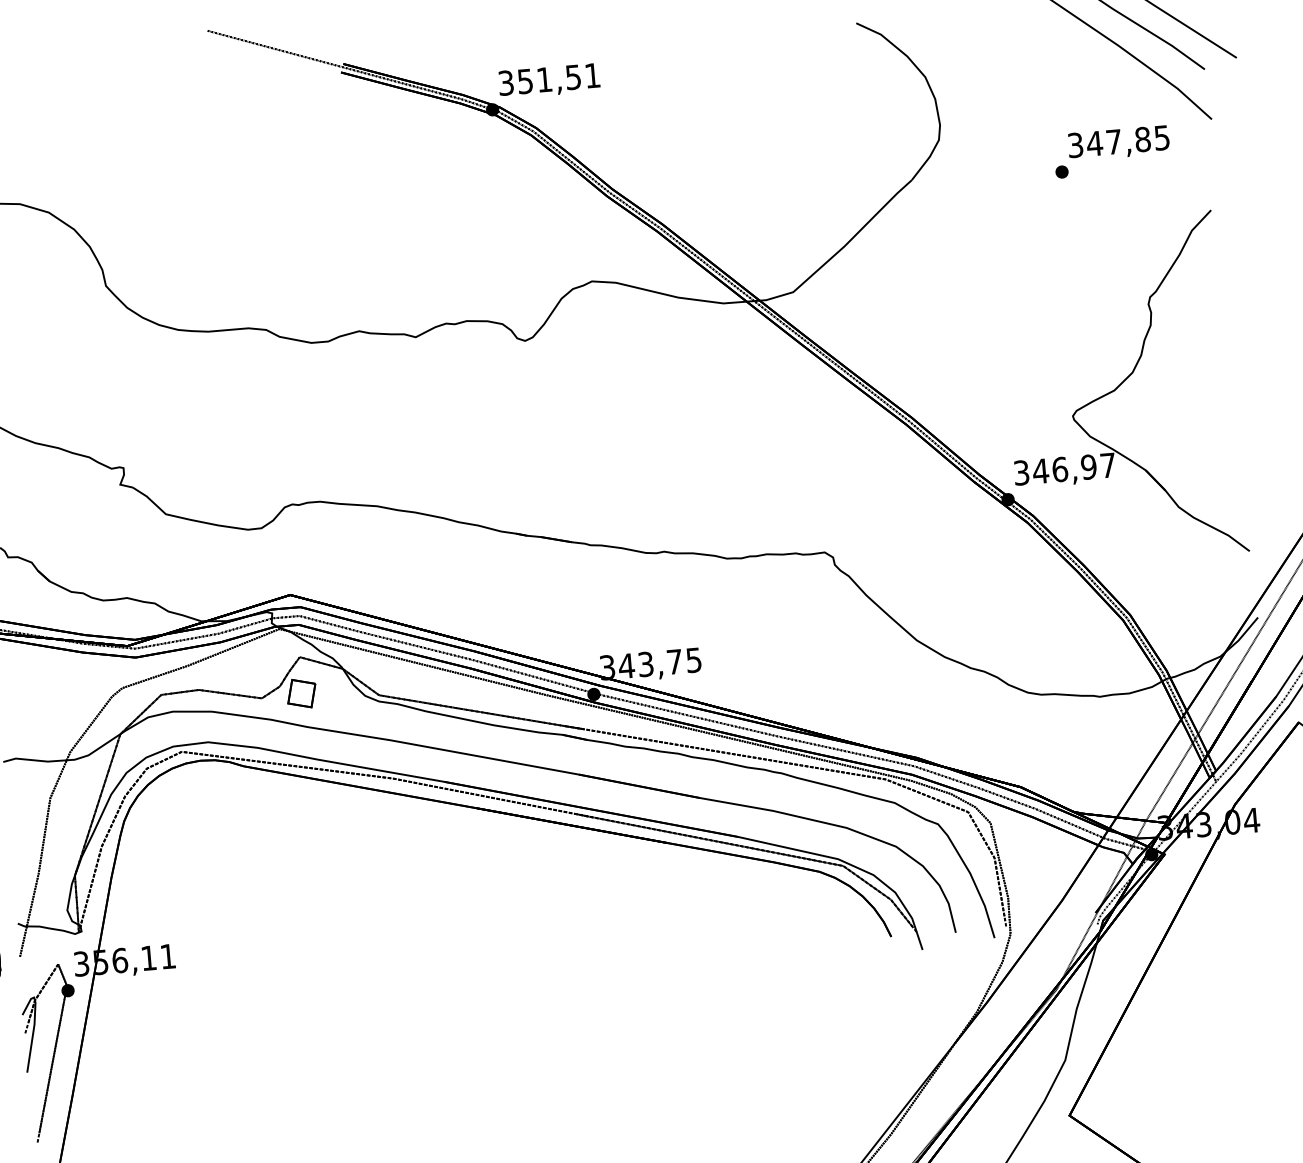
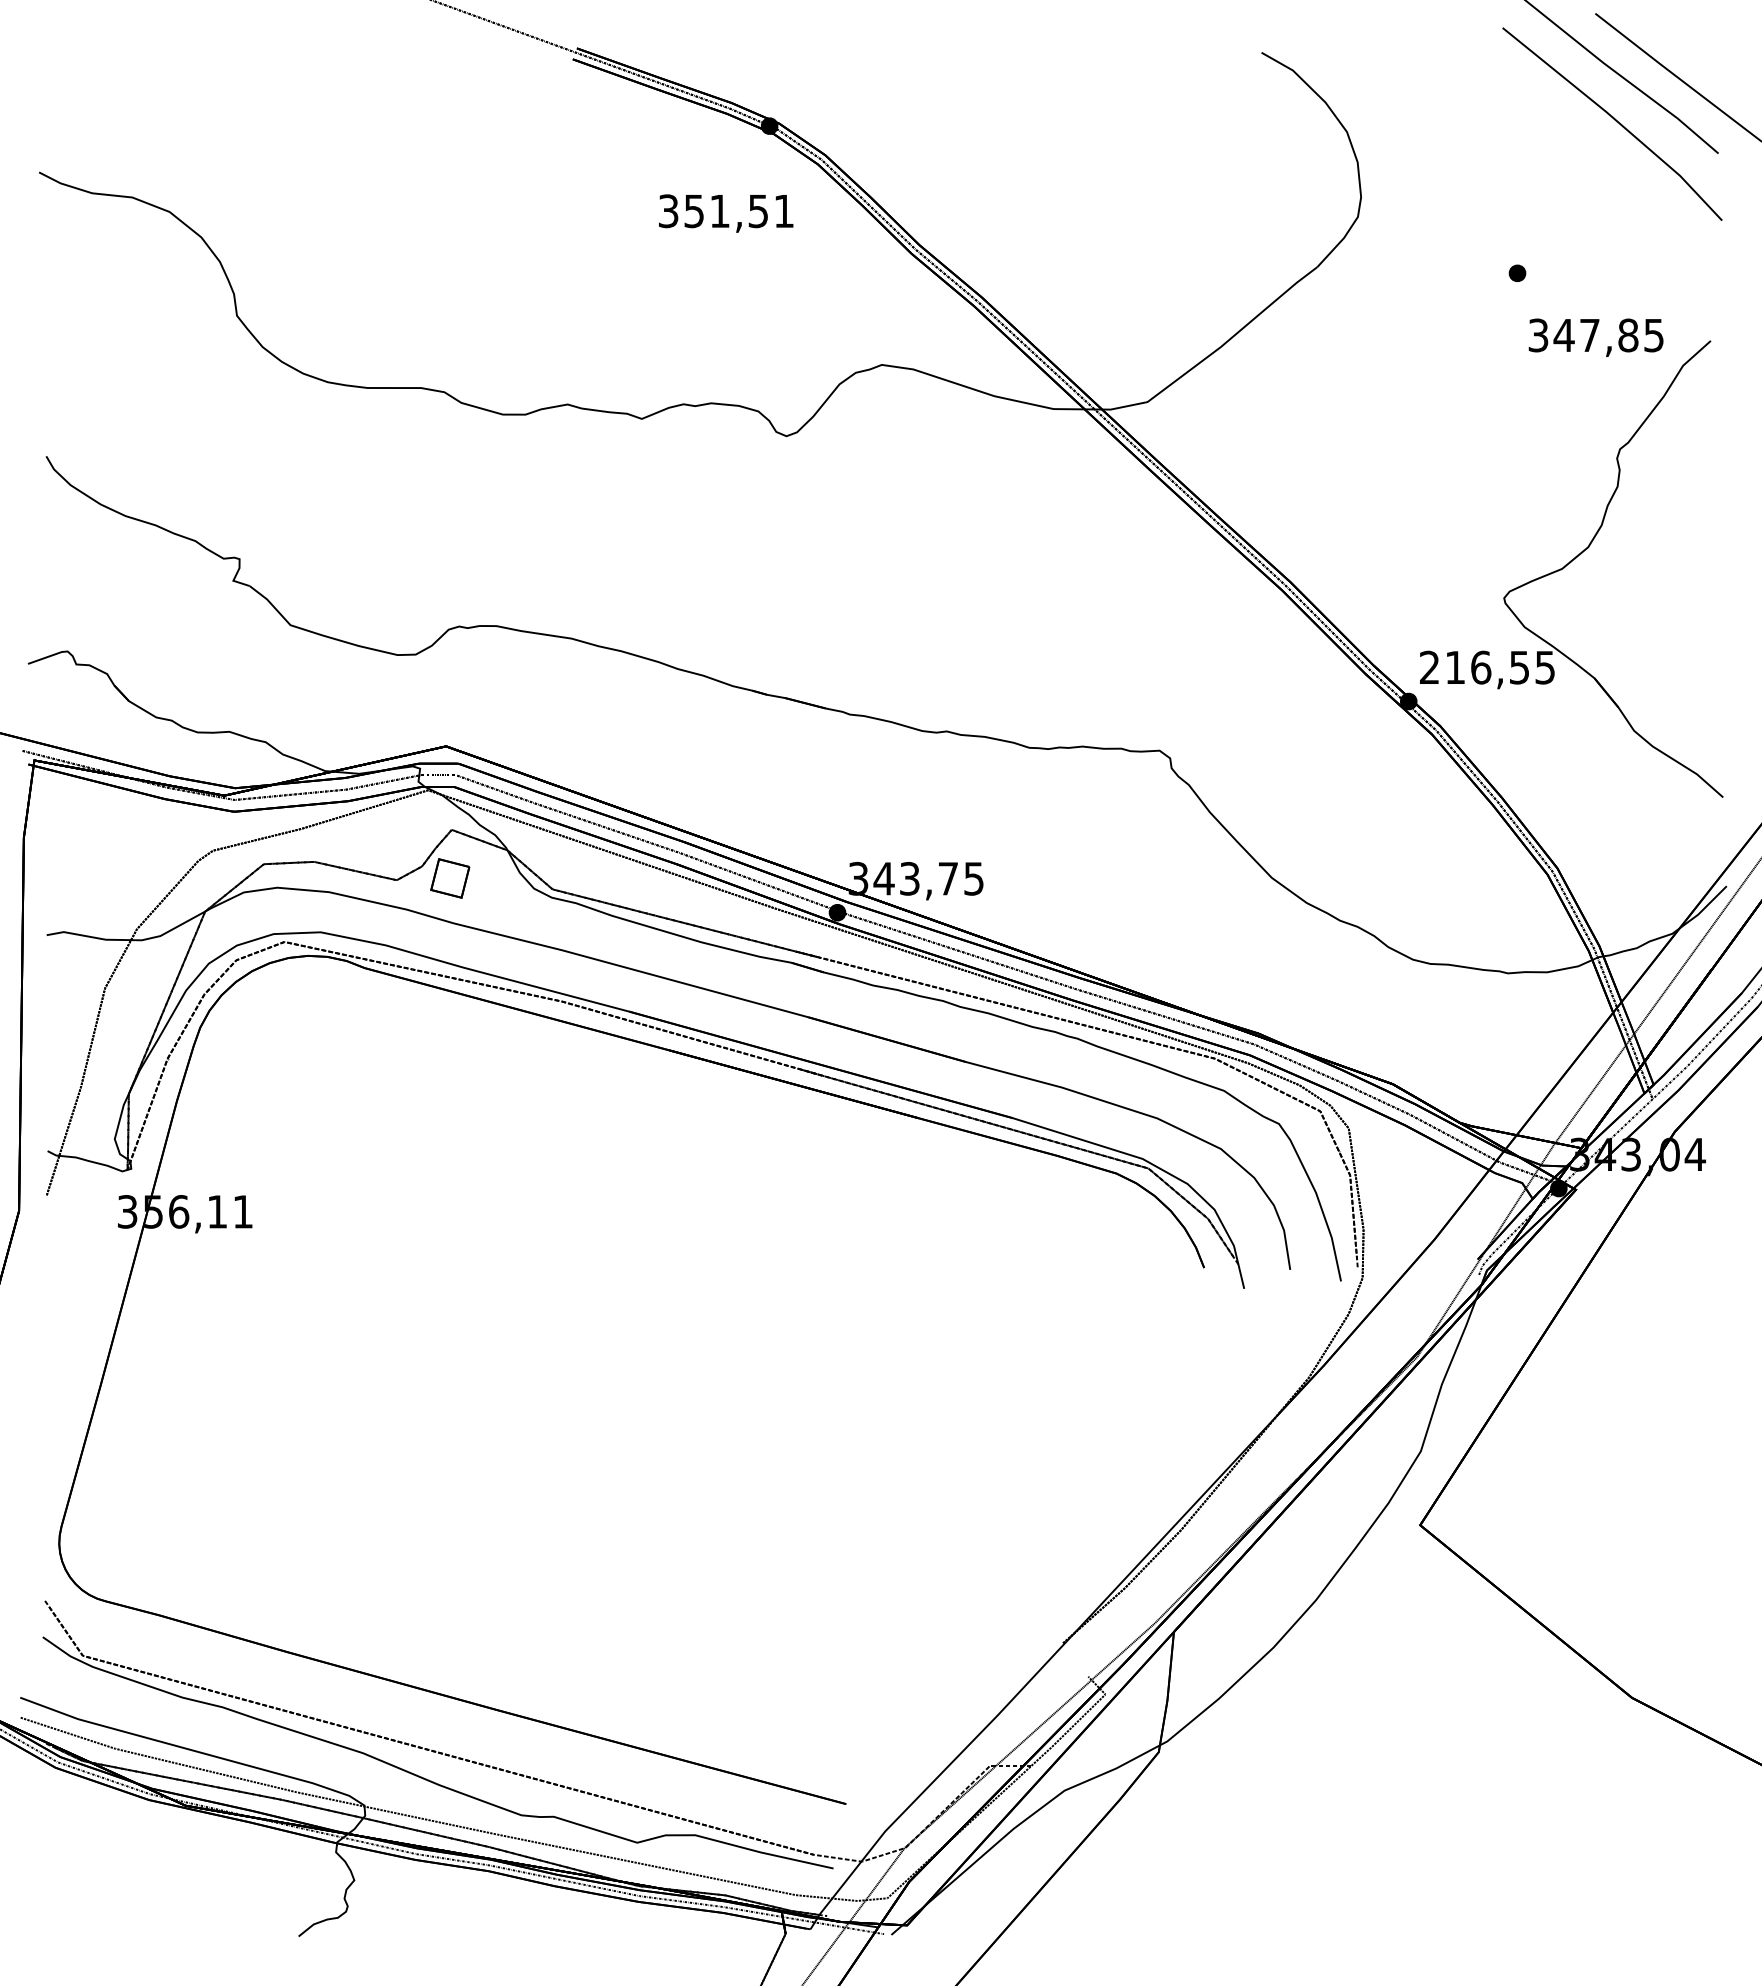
text: (549, 81) -> (726, 213), moved
text: (1118, 143) -> (1595, 337), moved
text: (1064, 469) -> (1487, 667), 346,97 -> 216,55
part: (52, 1052) -> (78, 1326), removed

